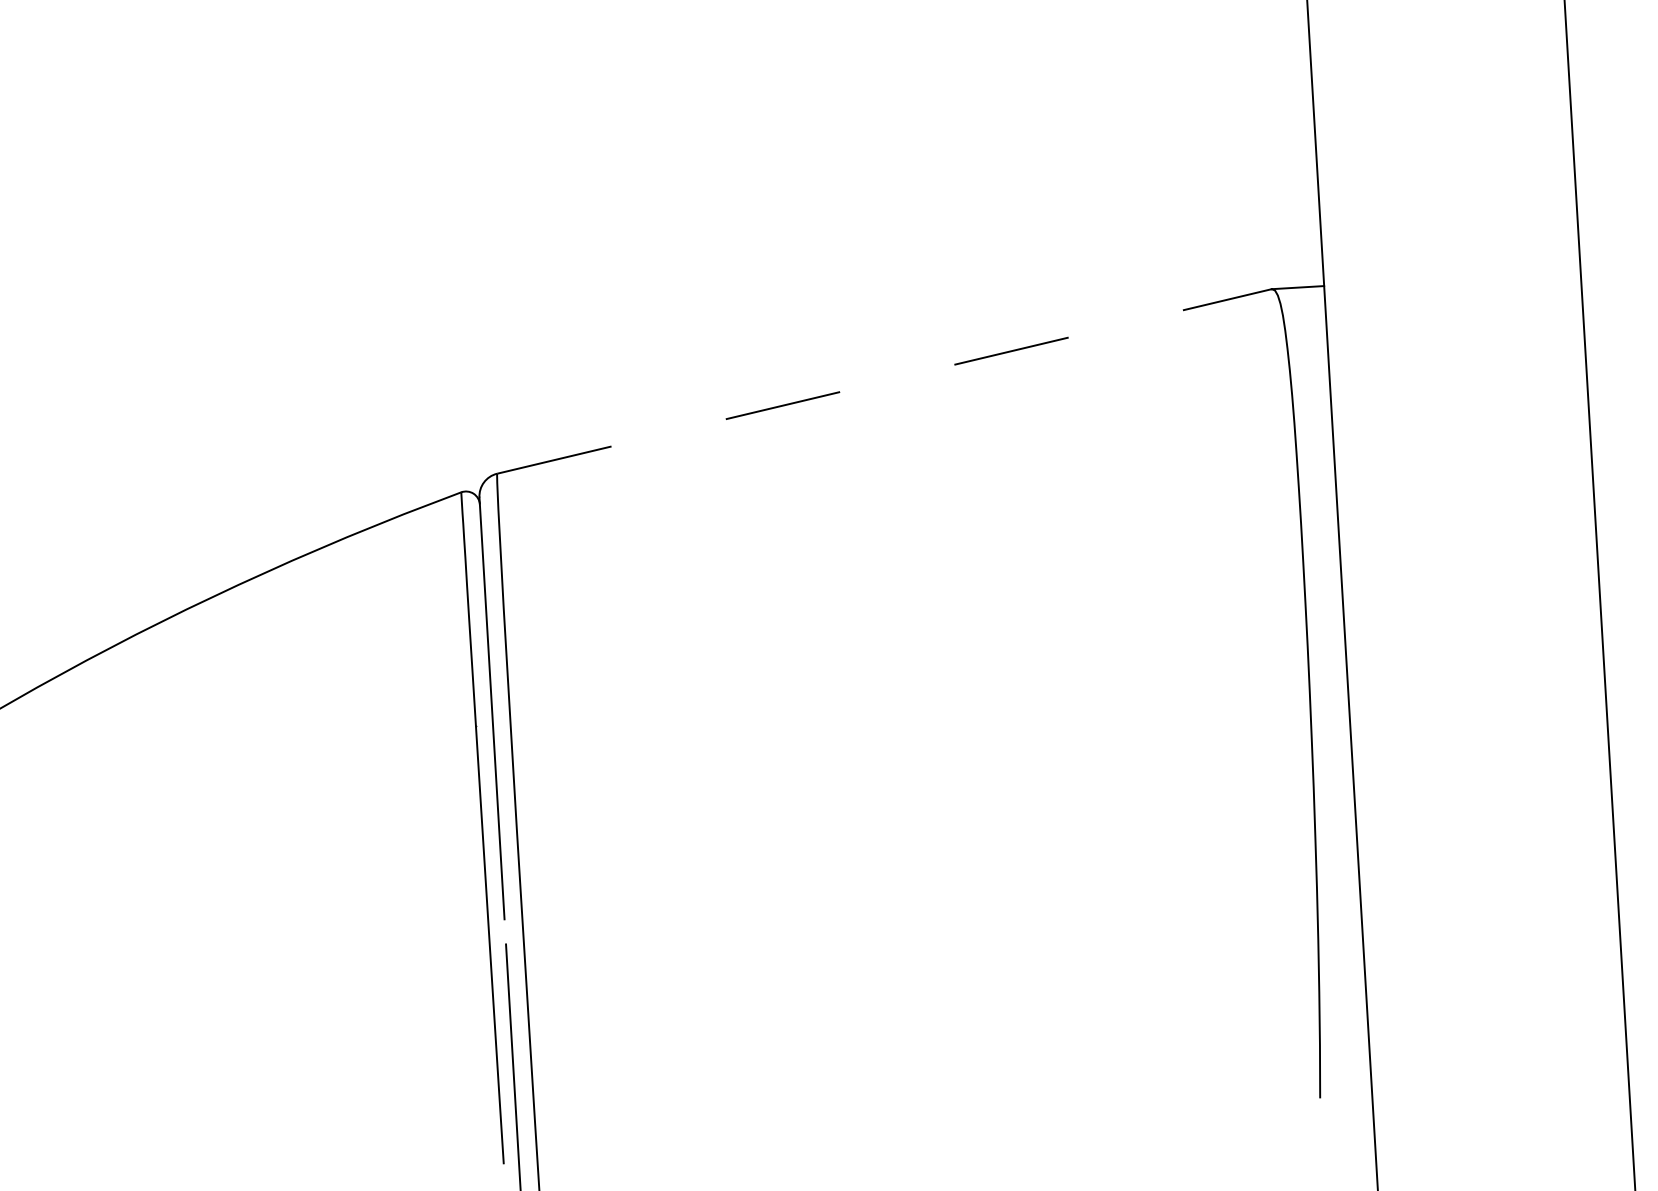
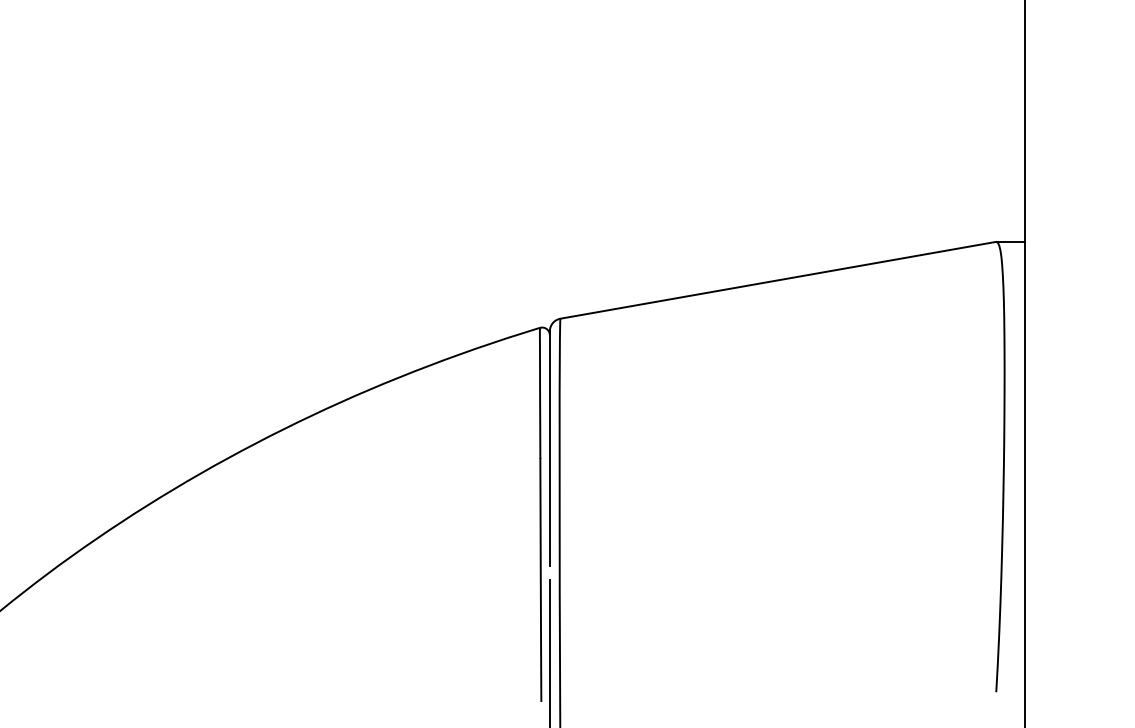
line: (884, 381) -> (778, 280), dashed -> solid

